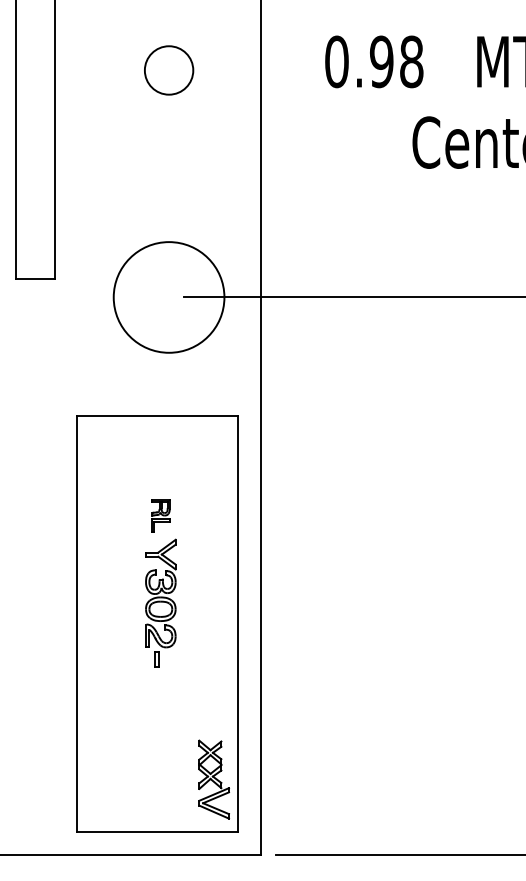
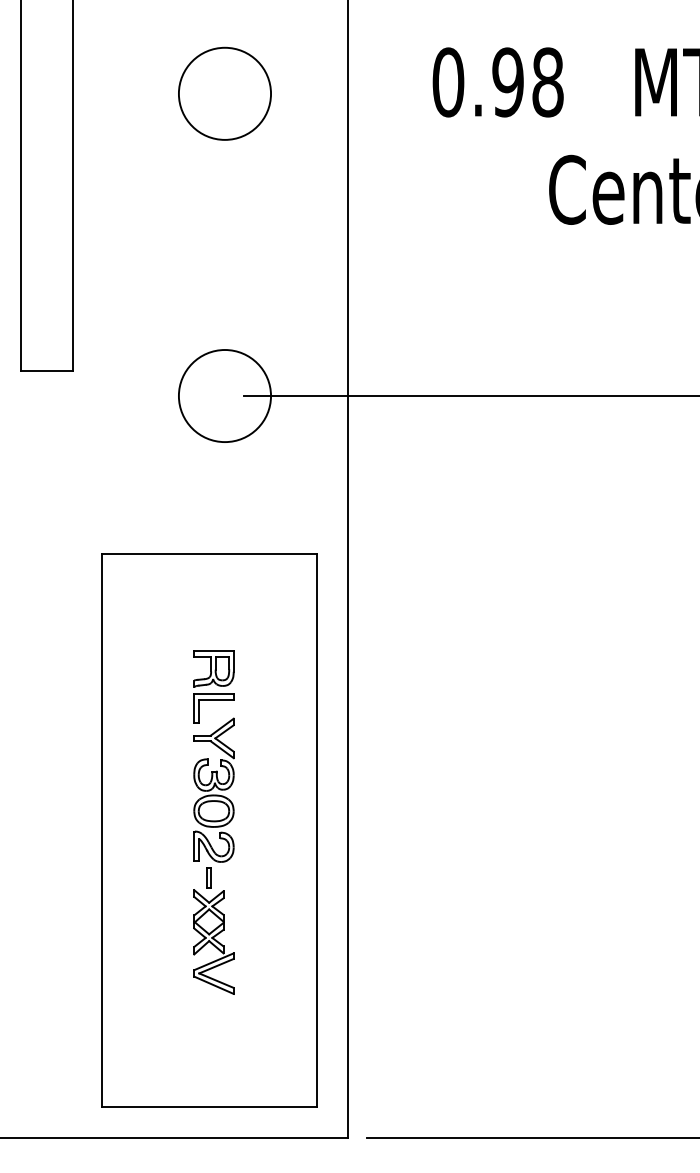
circle: (168, 70) -> (224, 93), size x1.43
circle: (168, 297) -> (224, 396), size x0.62
part: (160, 515) -> (213, 686), size x1.67
part: (213, 779) -> (213, 941), moved

